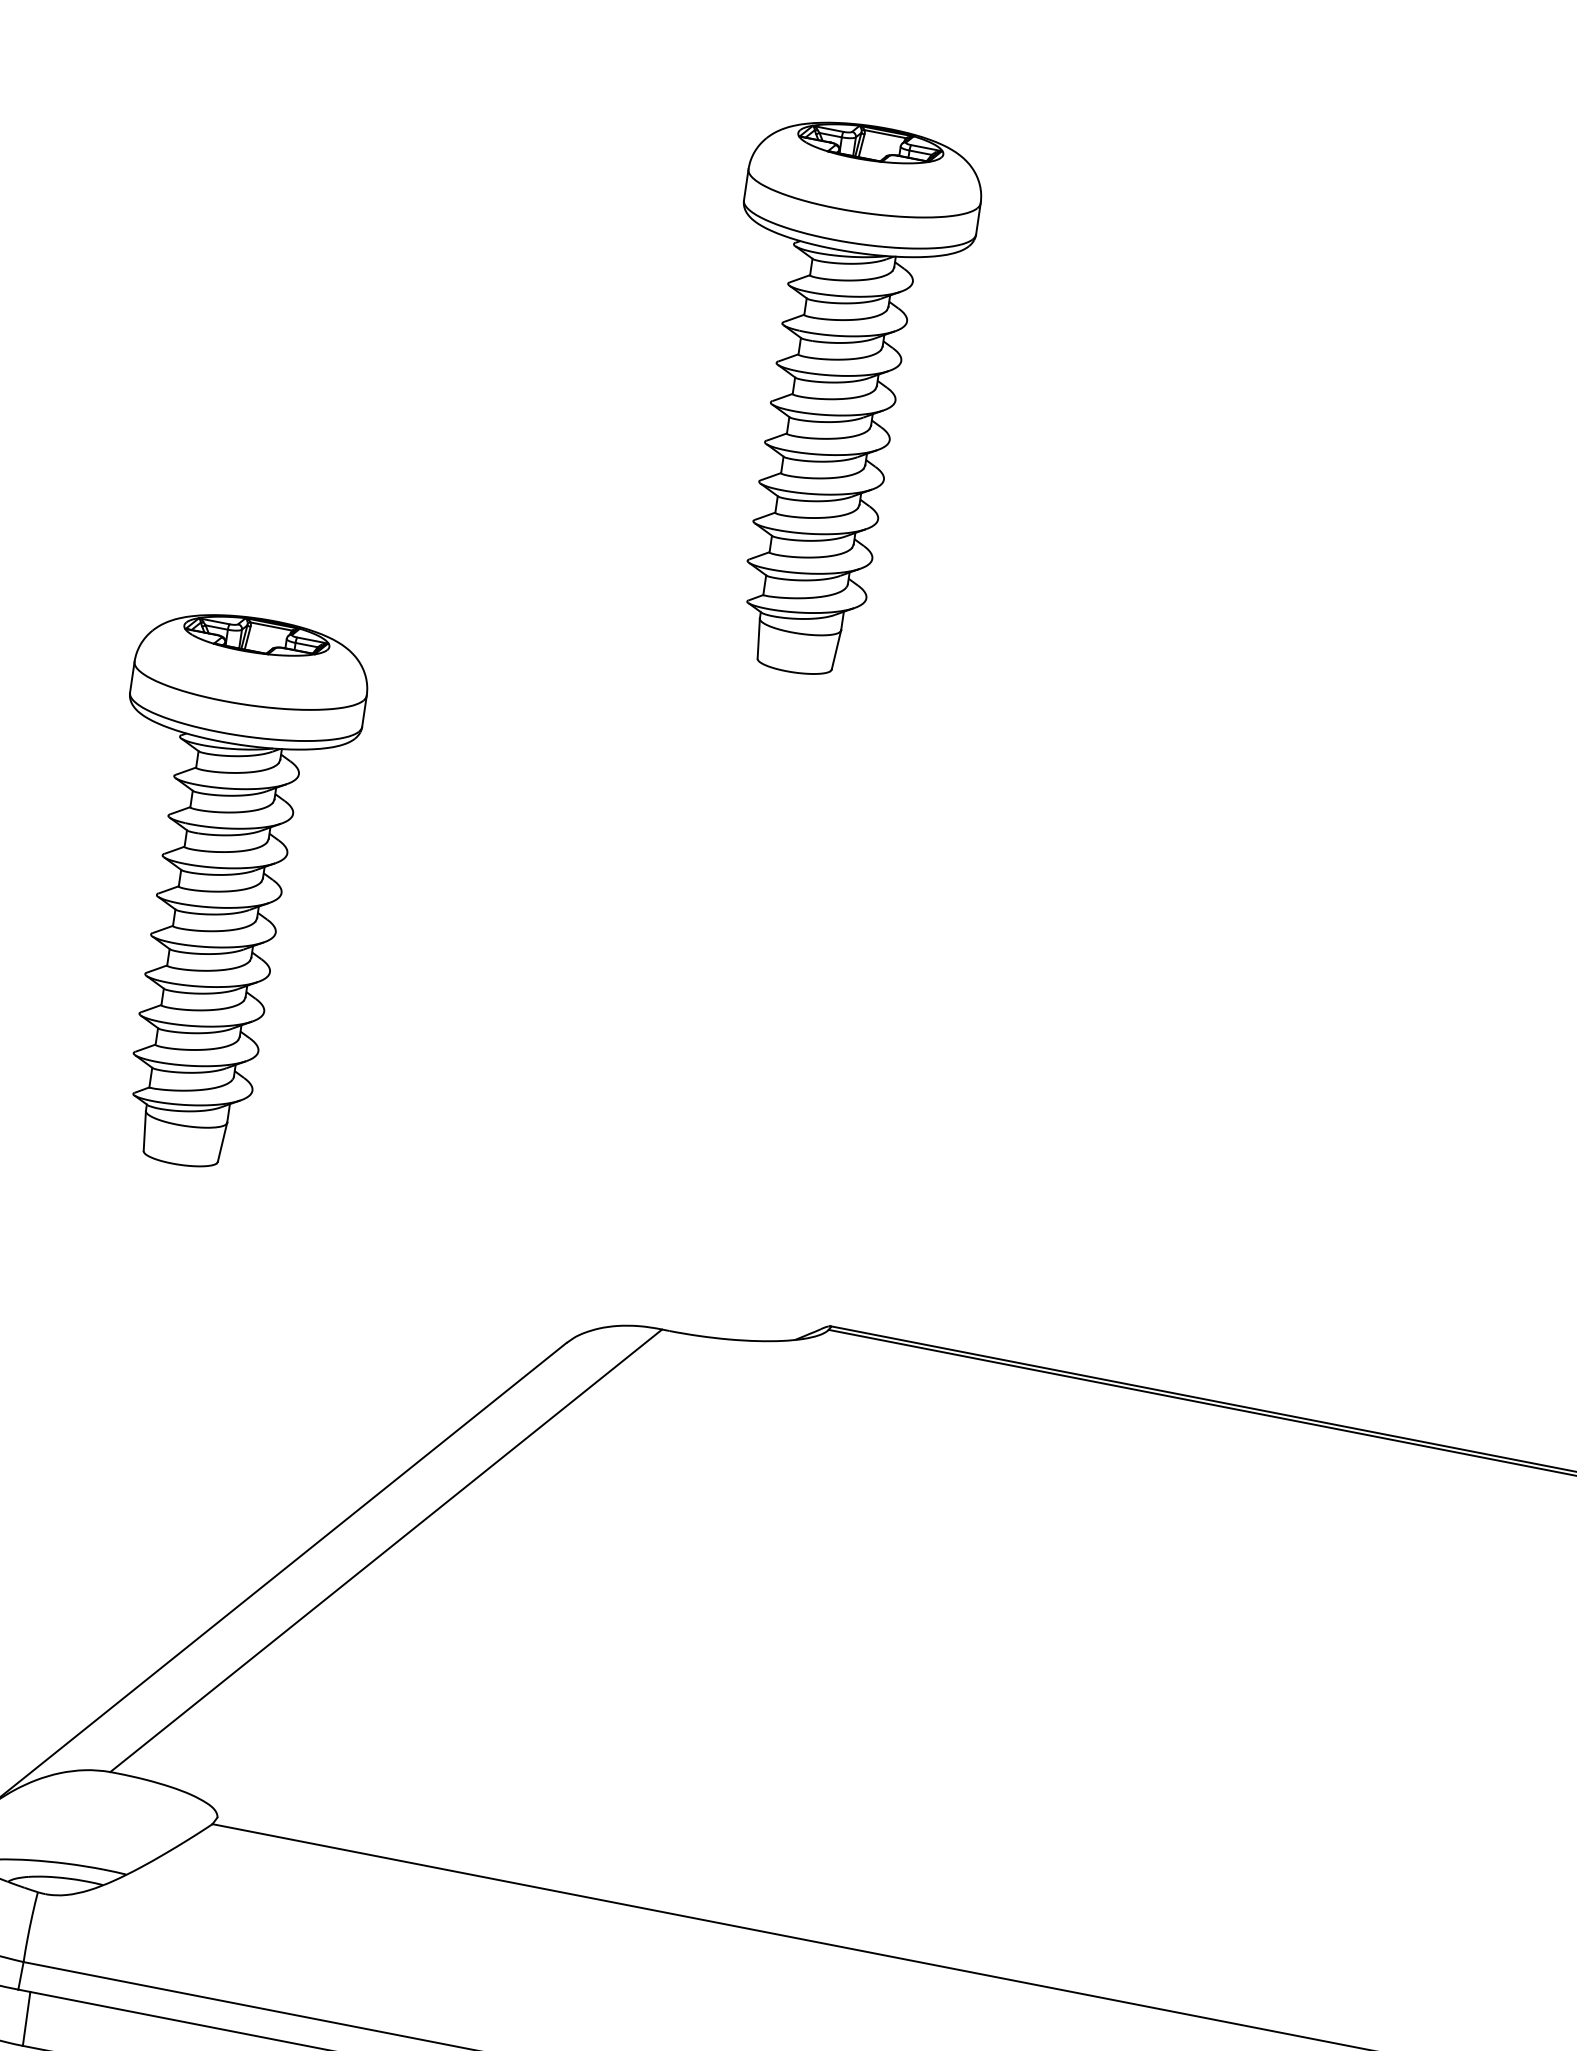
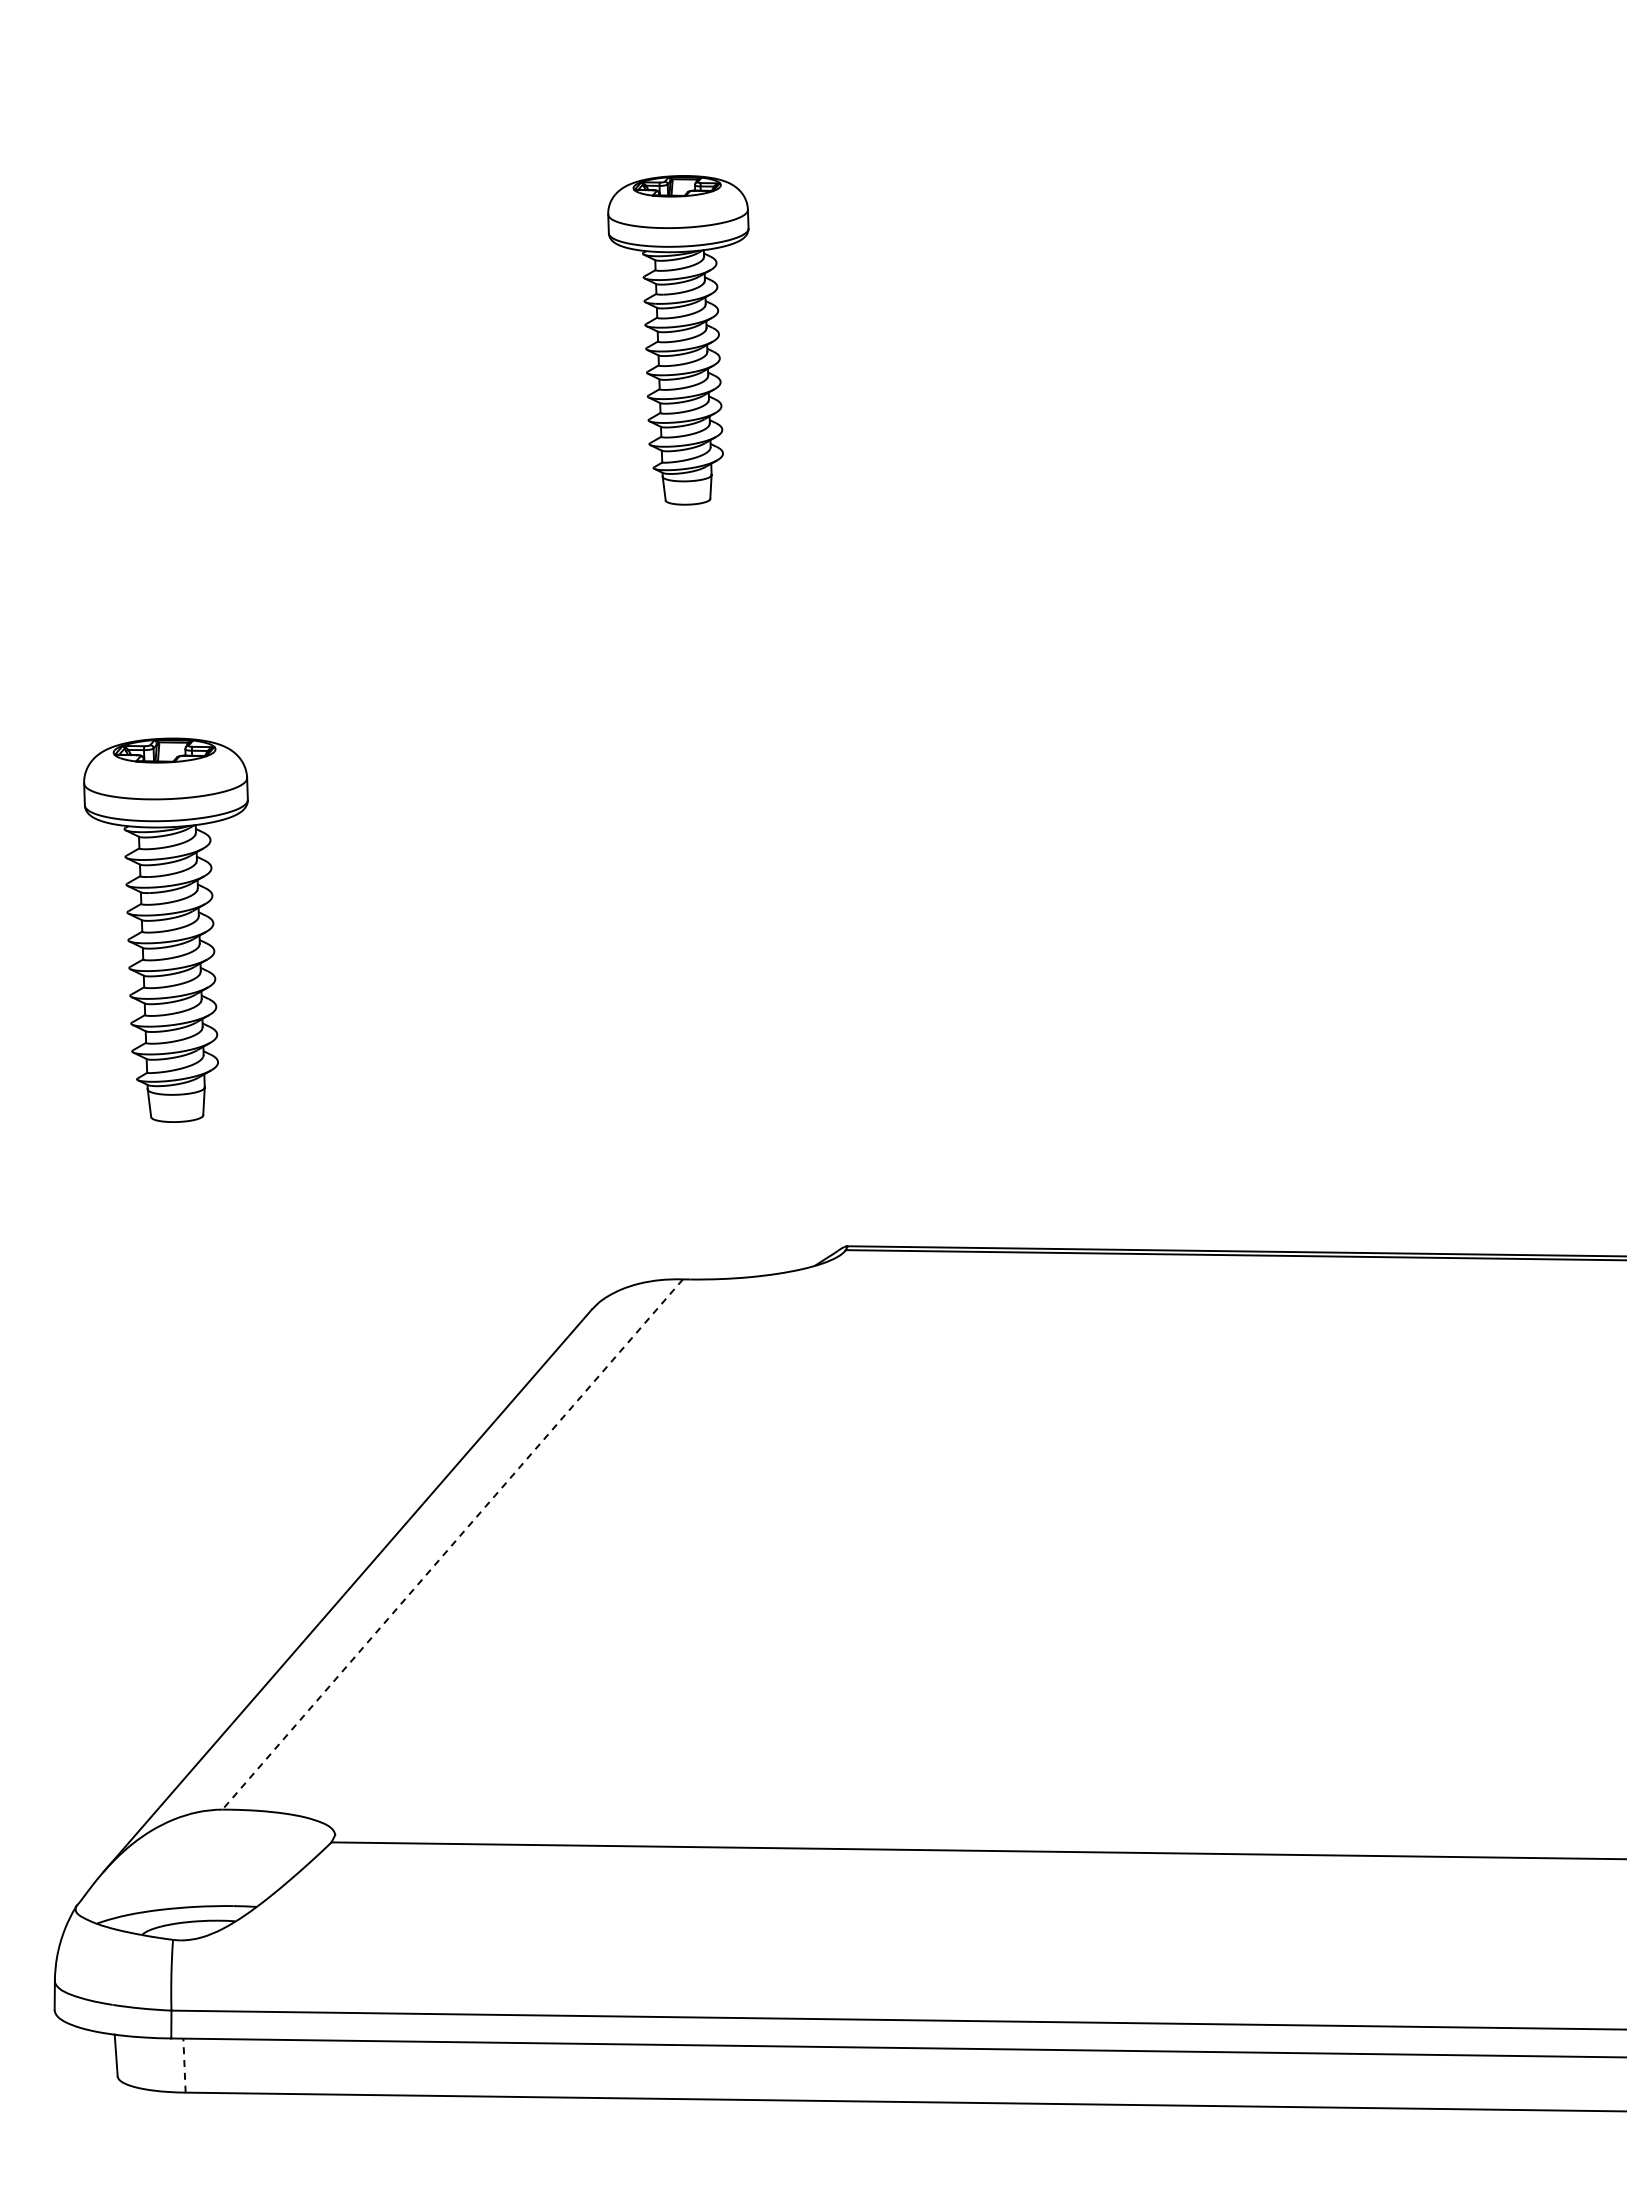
part: (826, 398) -> (678, 340), size x0.6
part: (212, 890) -> (165, 930), size x0.7
line: (386, 1550) -> (452, 1544), solid -> dashed
line: (26, 2018) -> (184, 2065), solid -> dashed

